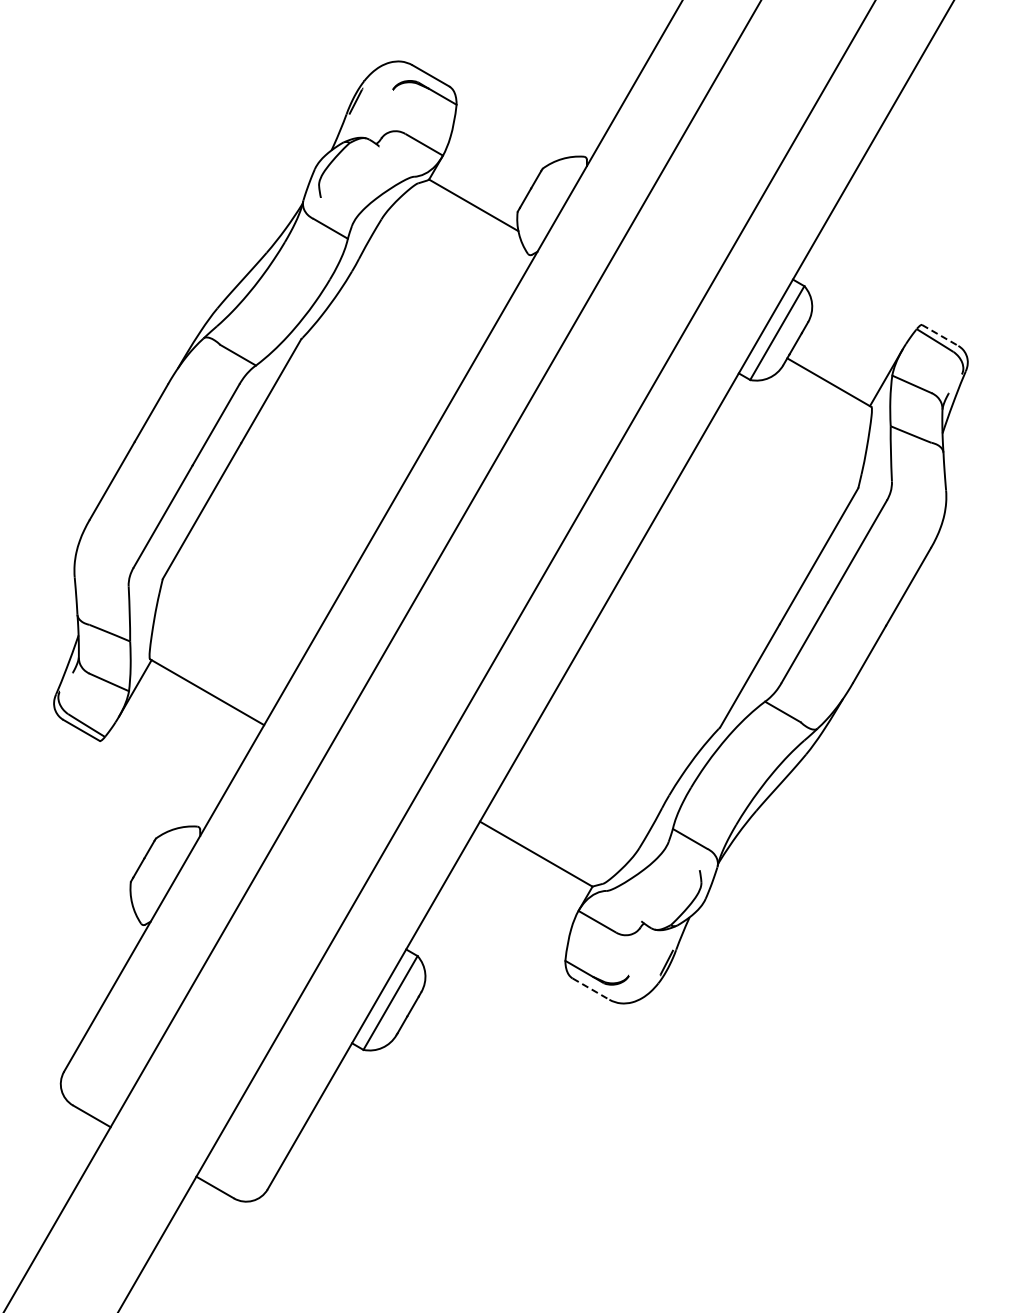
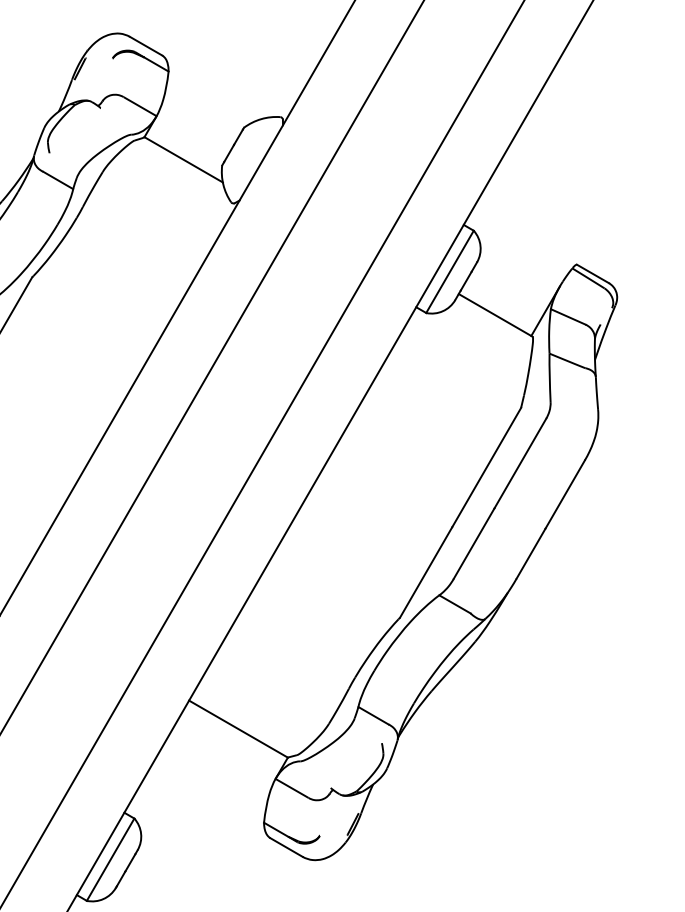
line: (940, 335) -> (593, 273), dashed -> solid
line: (591, 989) -> (286, 847), dashed -> solid

